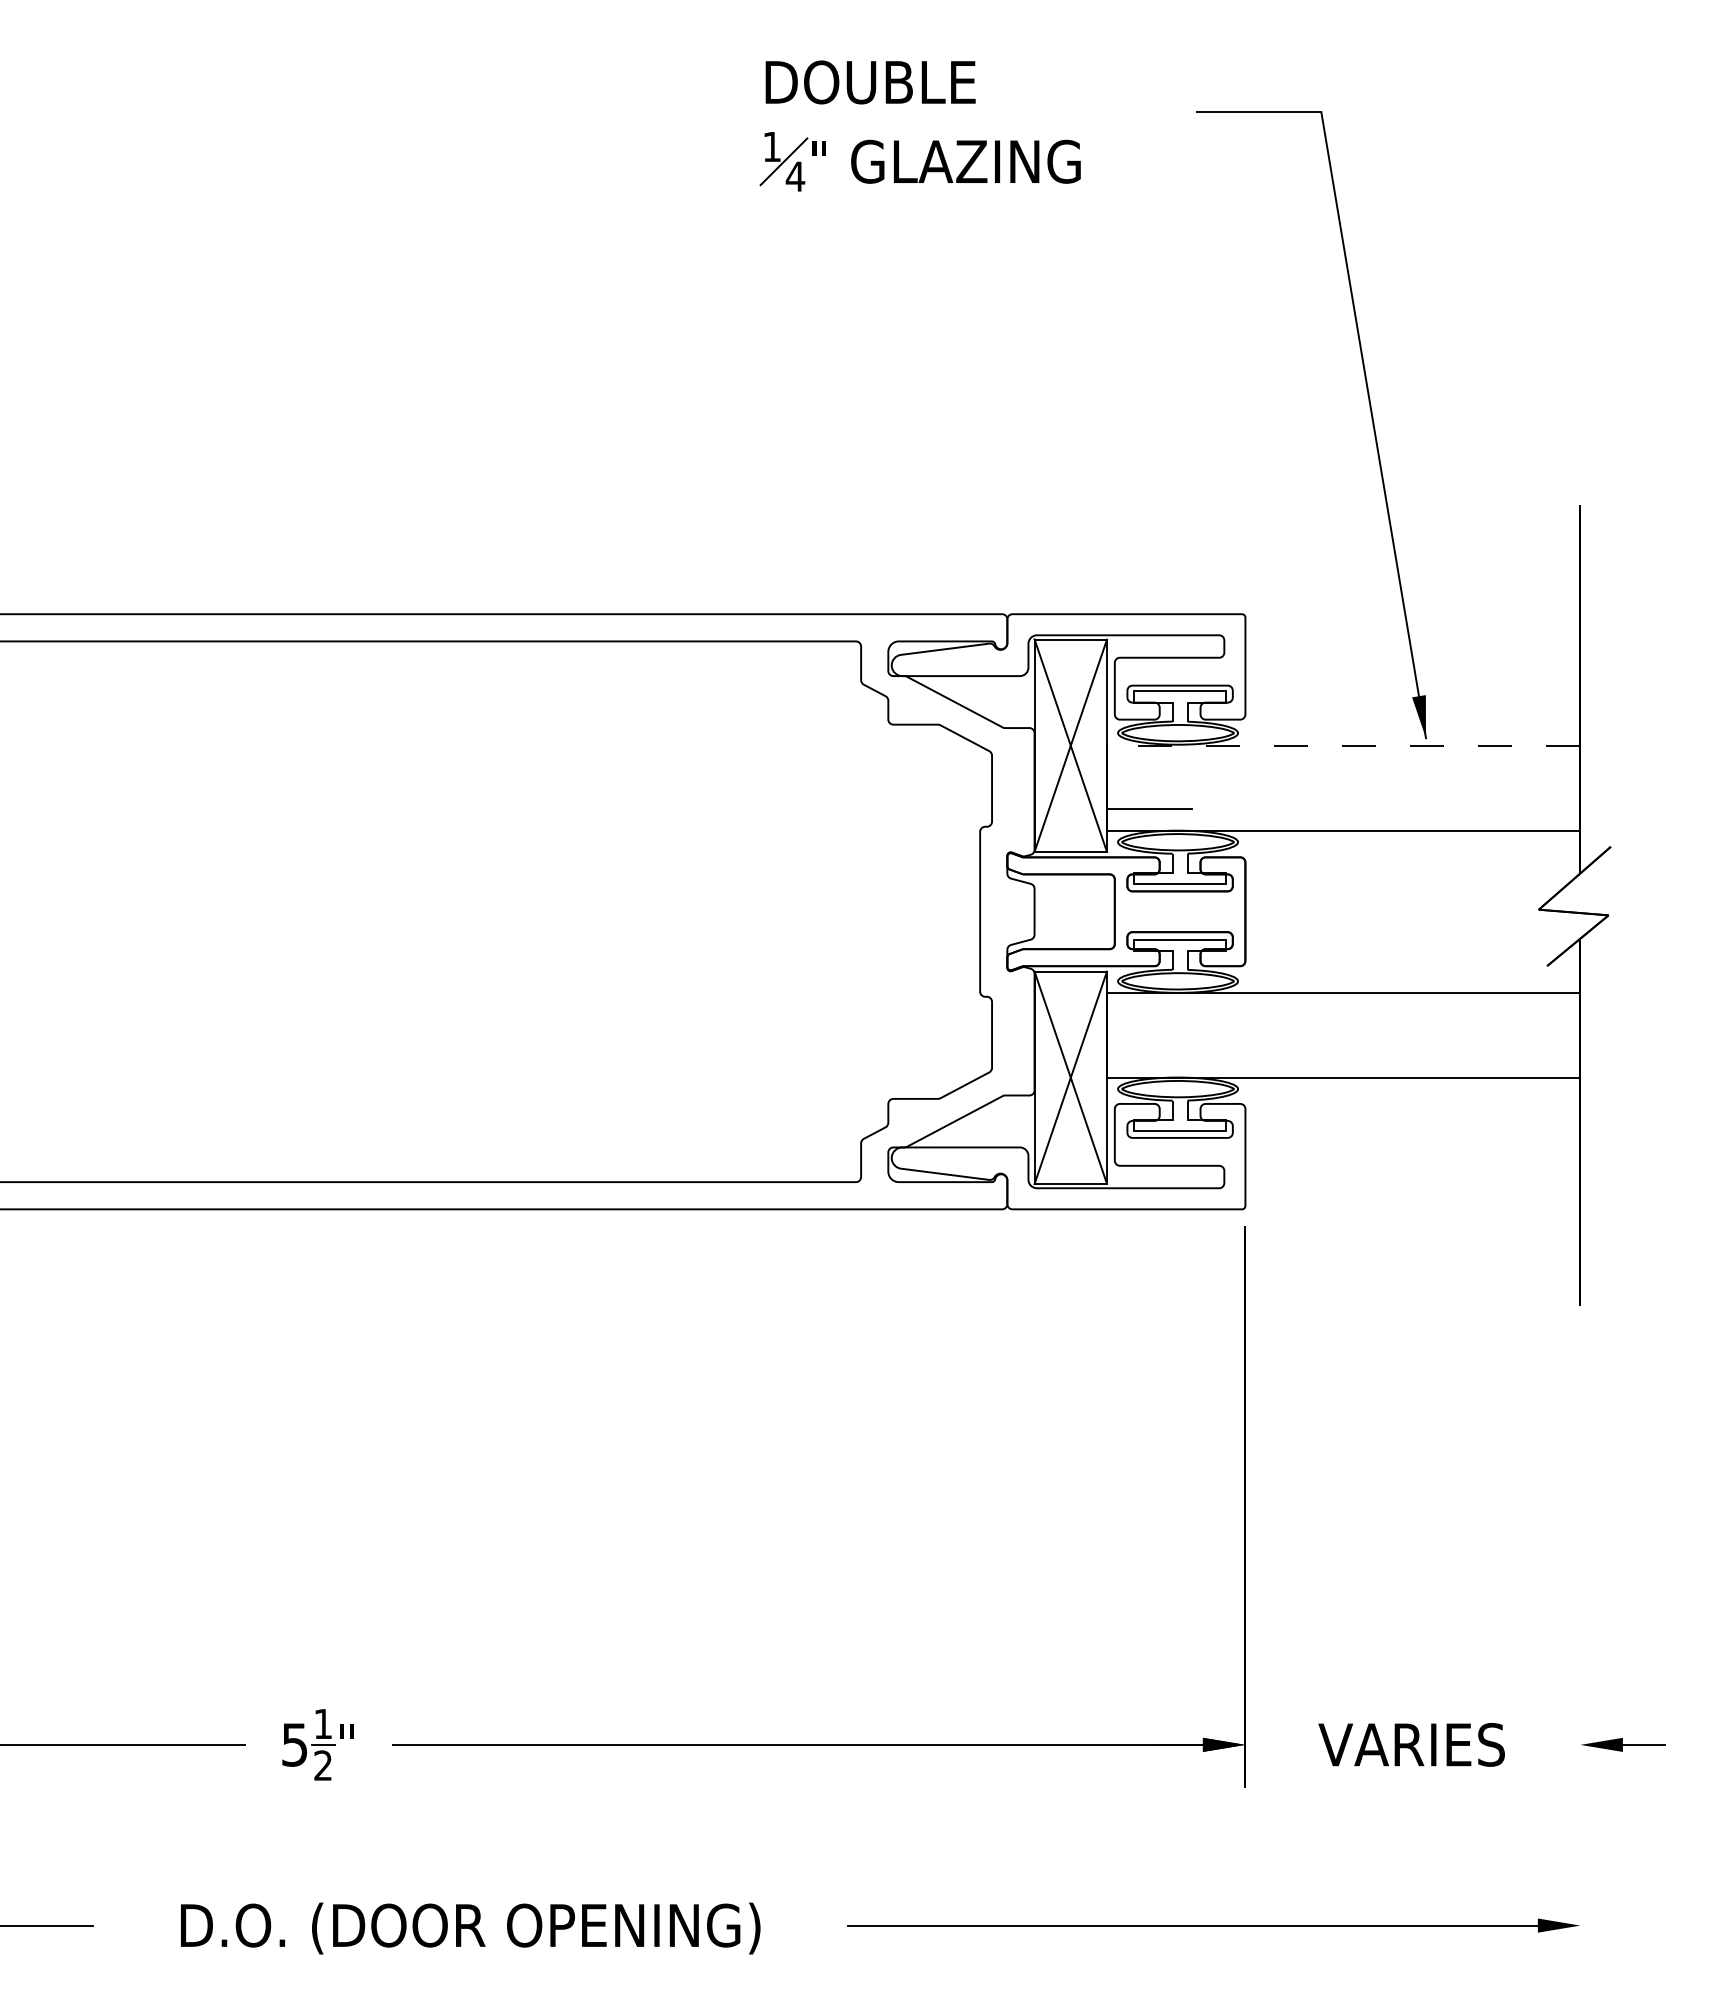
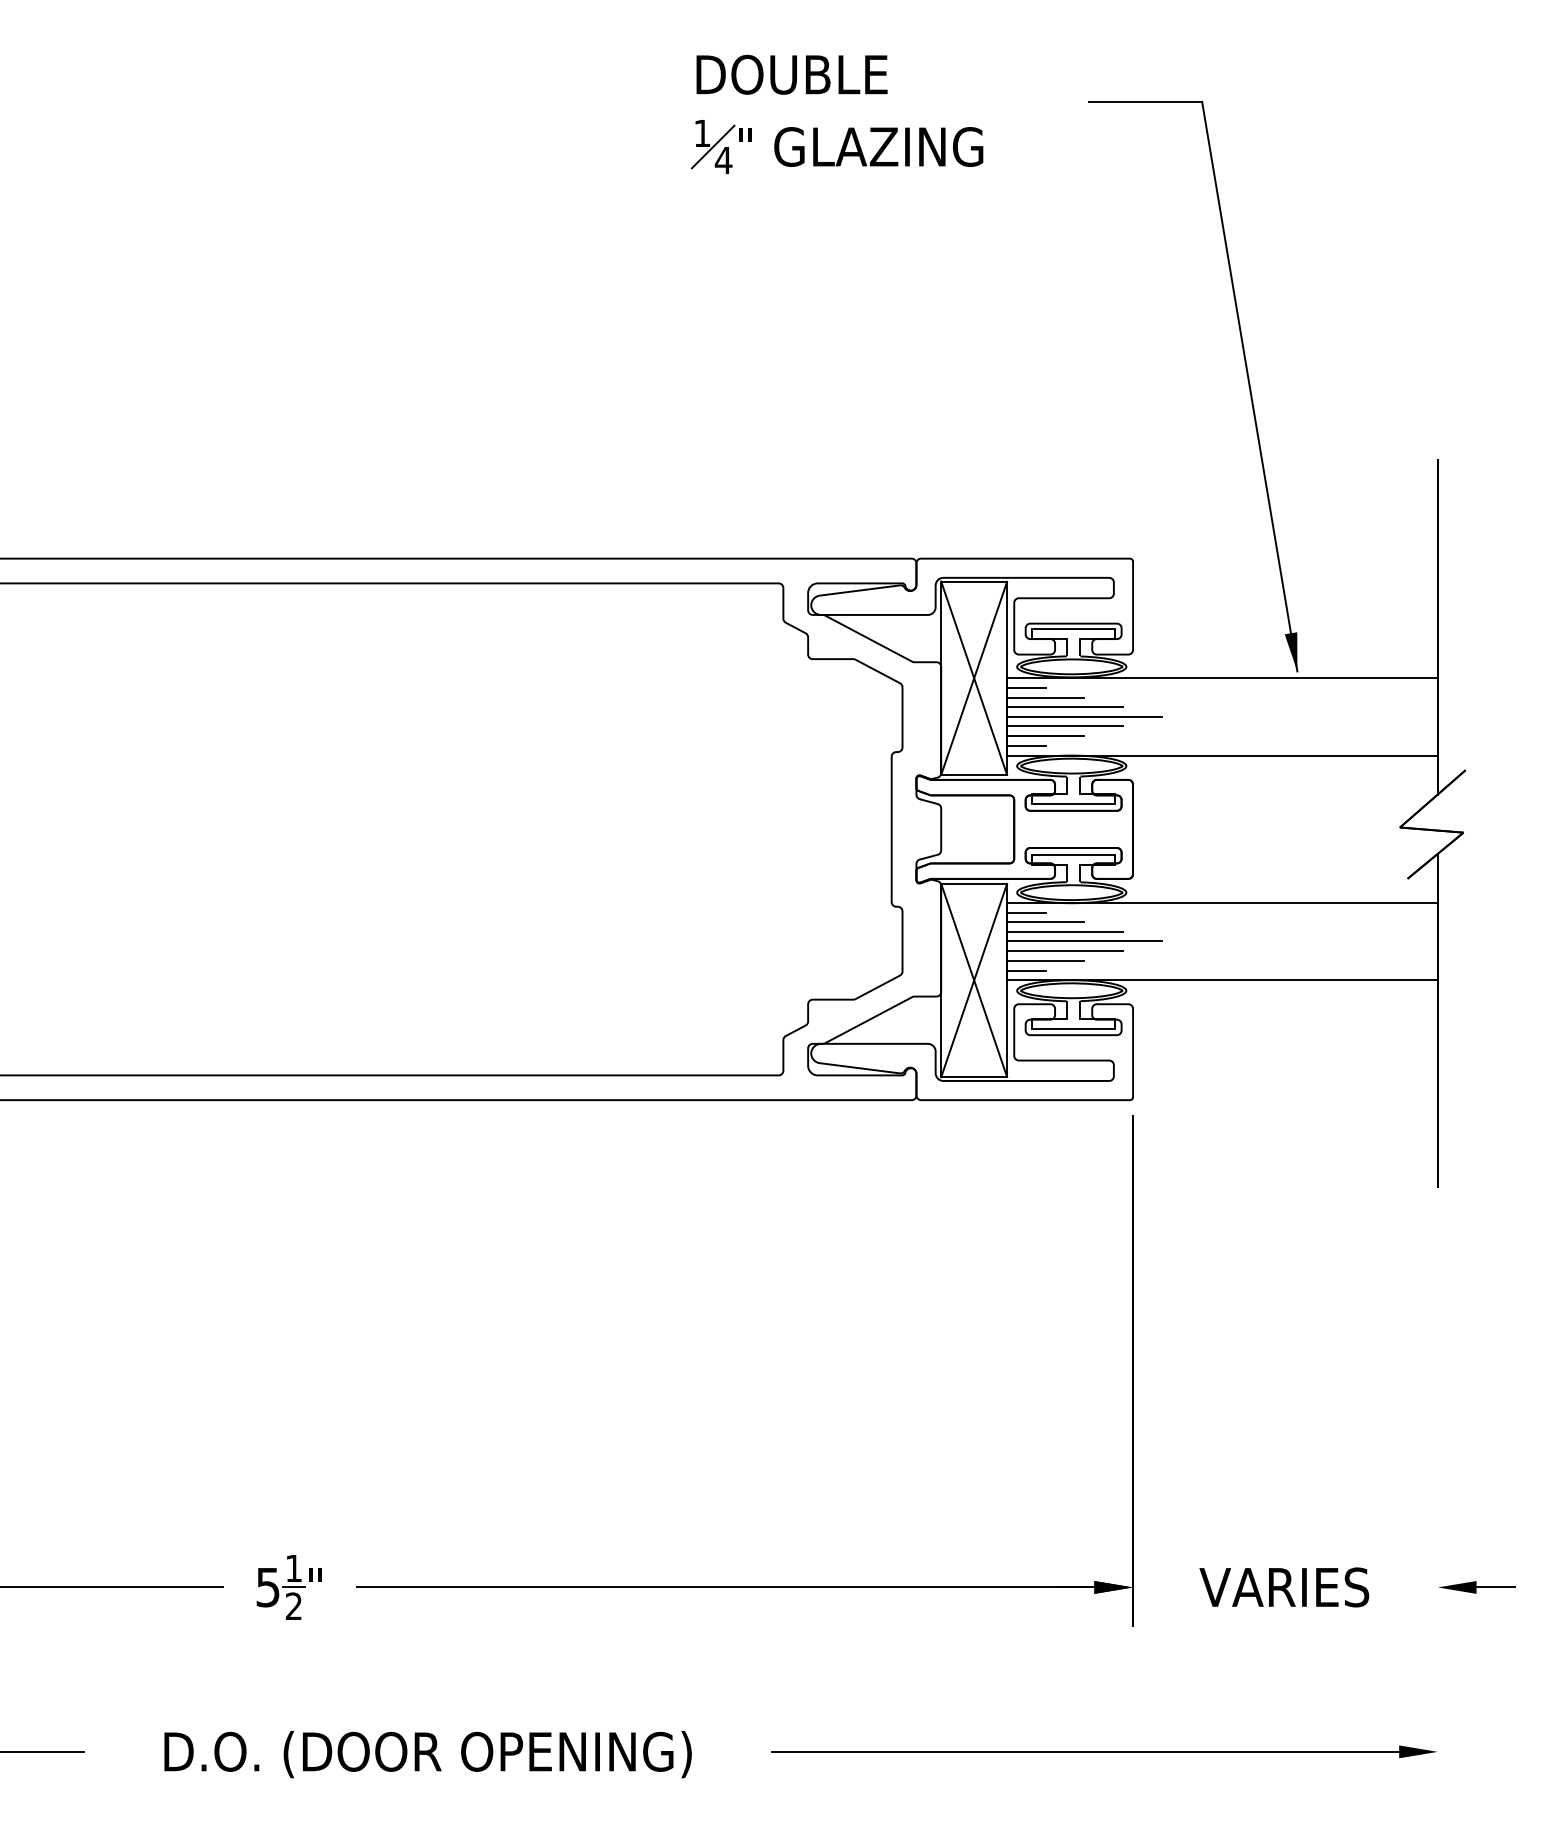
line: (1343, 745) -> (1222, 678), dashed -> solid
line: (1128, 756) -> (1026, 688), added
line: (1149, 766) -> (1045, 697), added
line: (1170, 777) -> (1064, 707), added
line: (1192, 788) -> (1084, 717), added
line: (1170, 798) -> (1064, 726), added
line: (1128, 820) -> (1026, 746), added
line: (1128, 1003) -> (1026, 912), added
line: (1149, 1013) -> (1045, 921), added
line: (1170, 1024) -> (1064, 931), added
line: (1192, 1034) -> (1084, 941), added
line: (1170, 1045) -> (1064, 951), added
line: (1149, 1055) -> (1045, 960), added
line: (1128, 1067) -> (1026, 971), added

